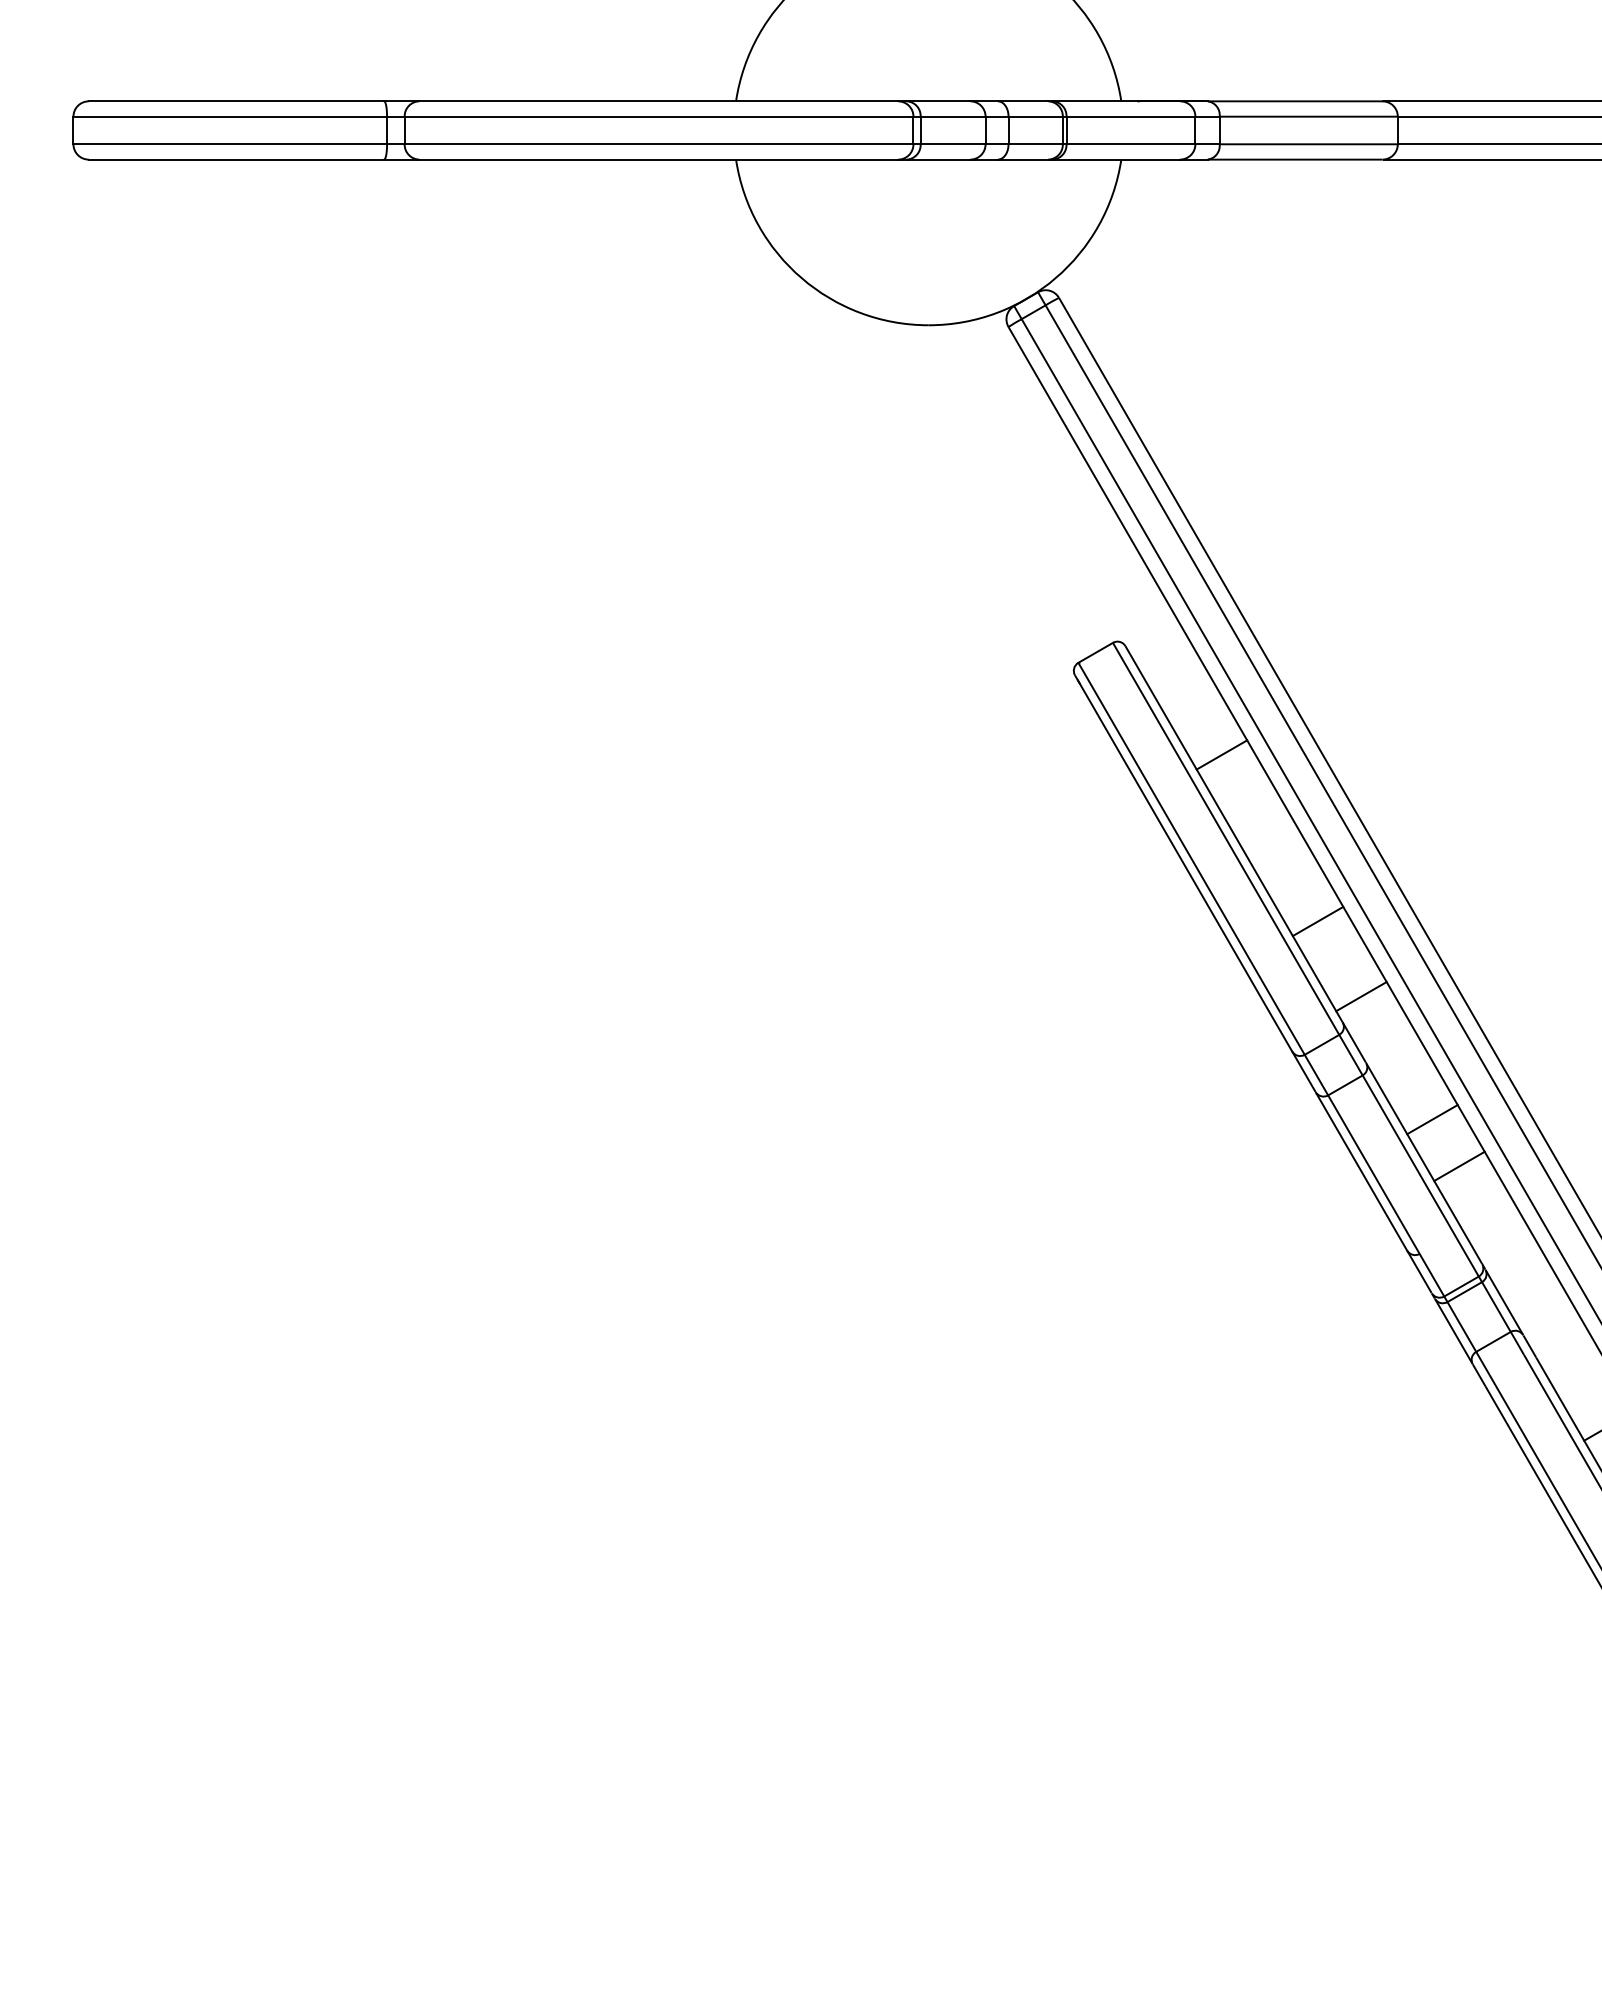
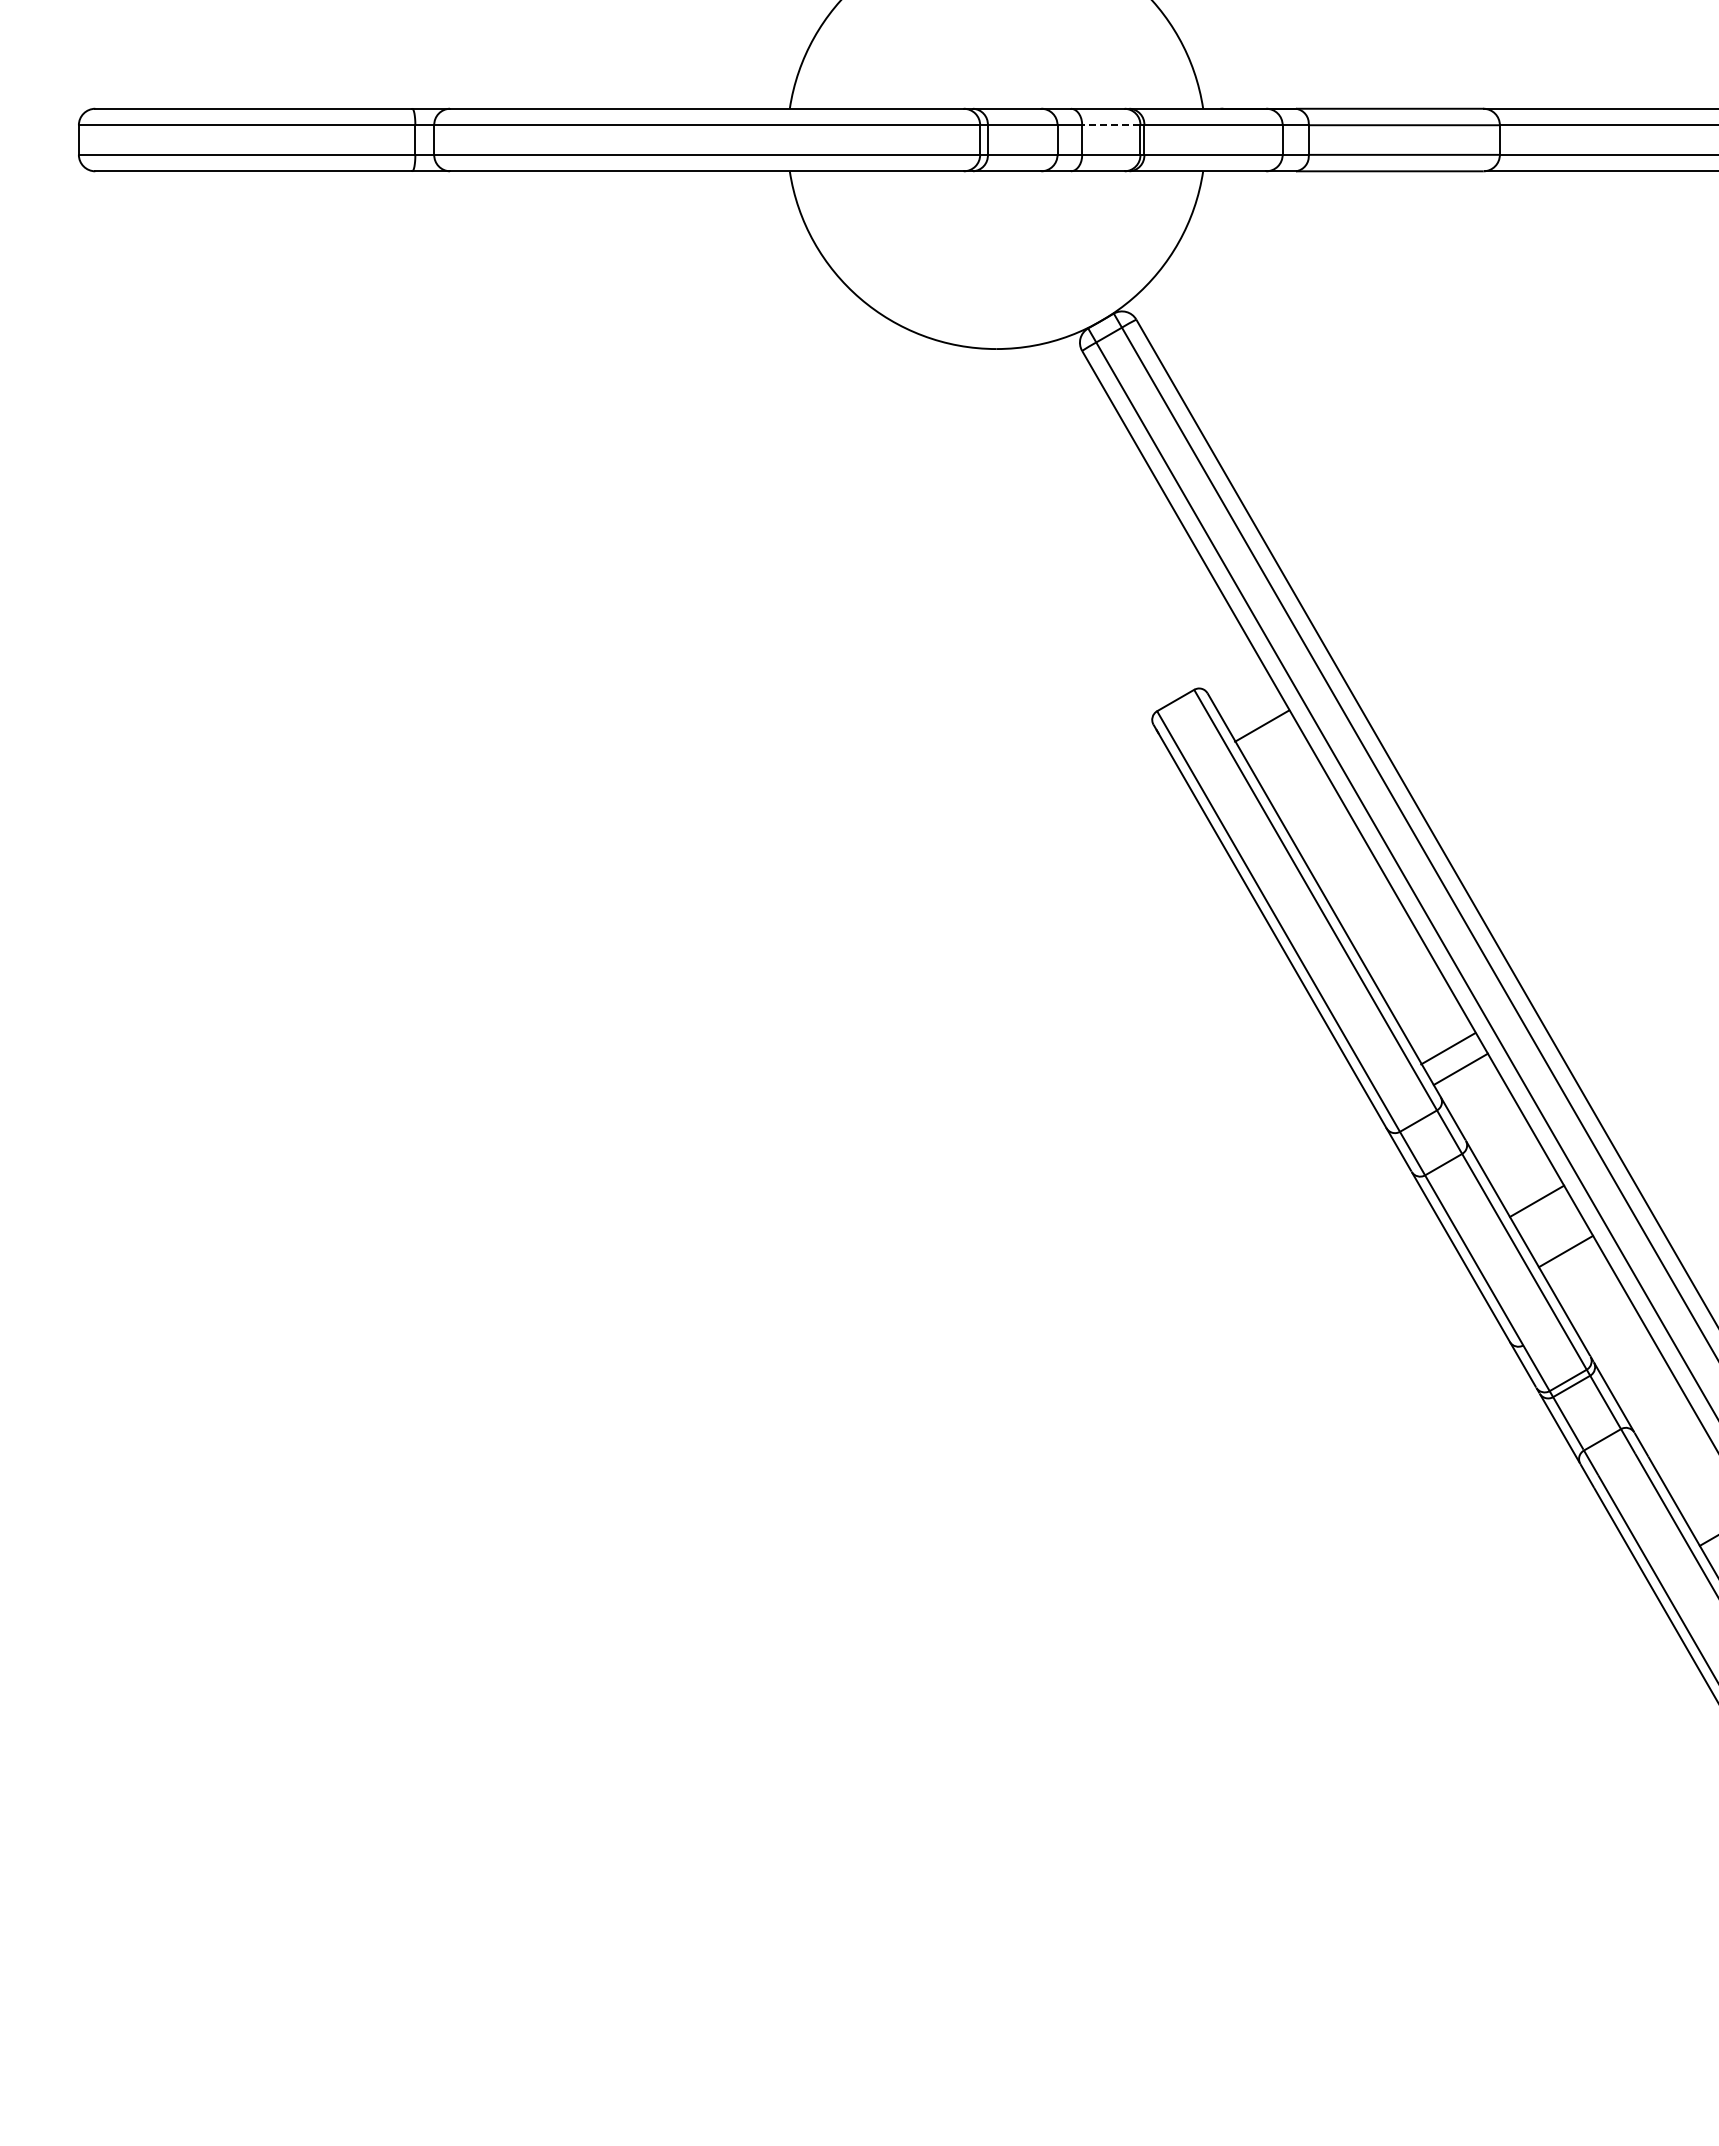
line: (1034, 116) -> (1110, 125), solid -> dashed
line: (1222, 754) -> (1262, 725), moved
line: (1318, 921) -> (1448, 1048), moved

